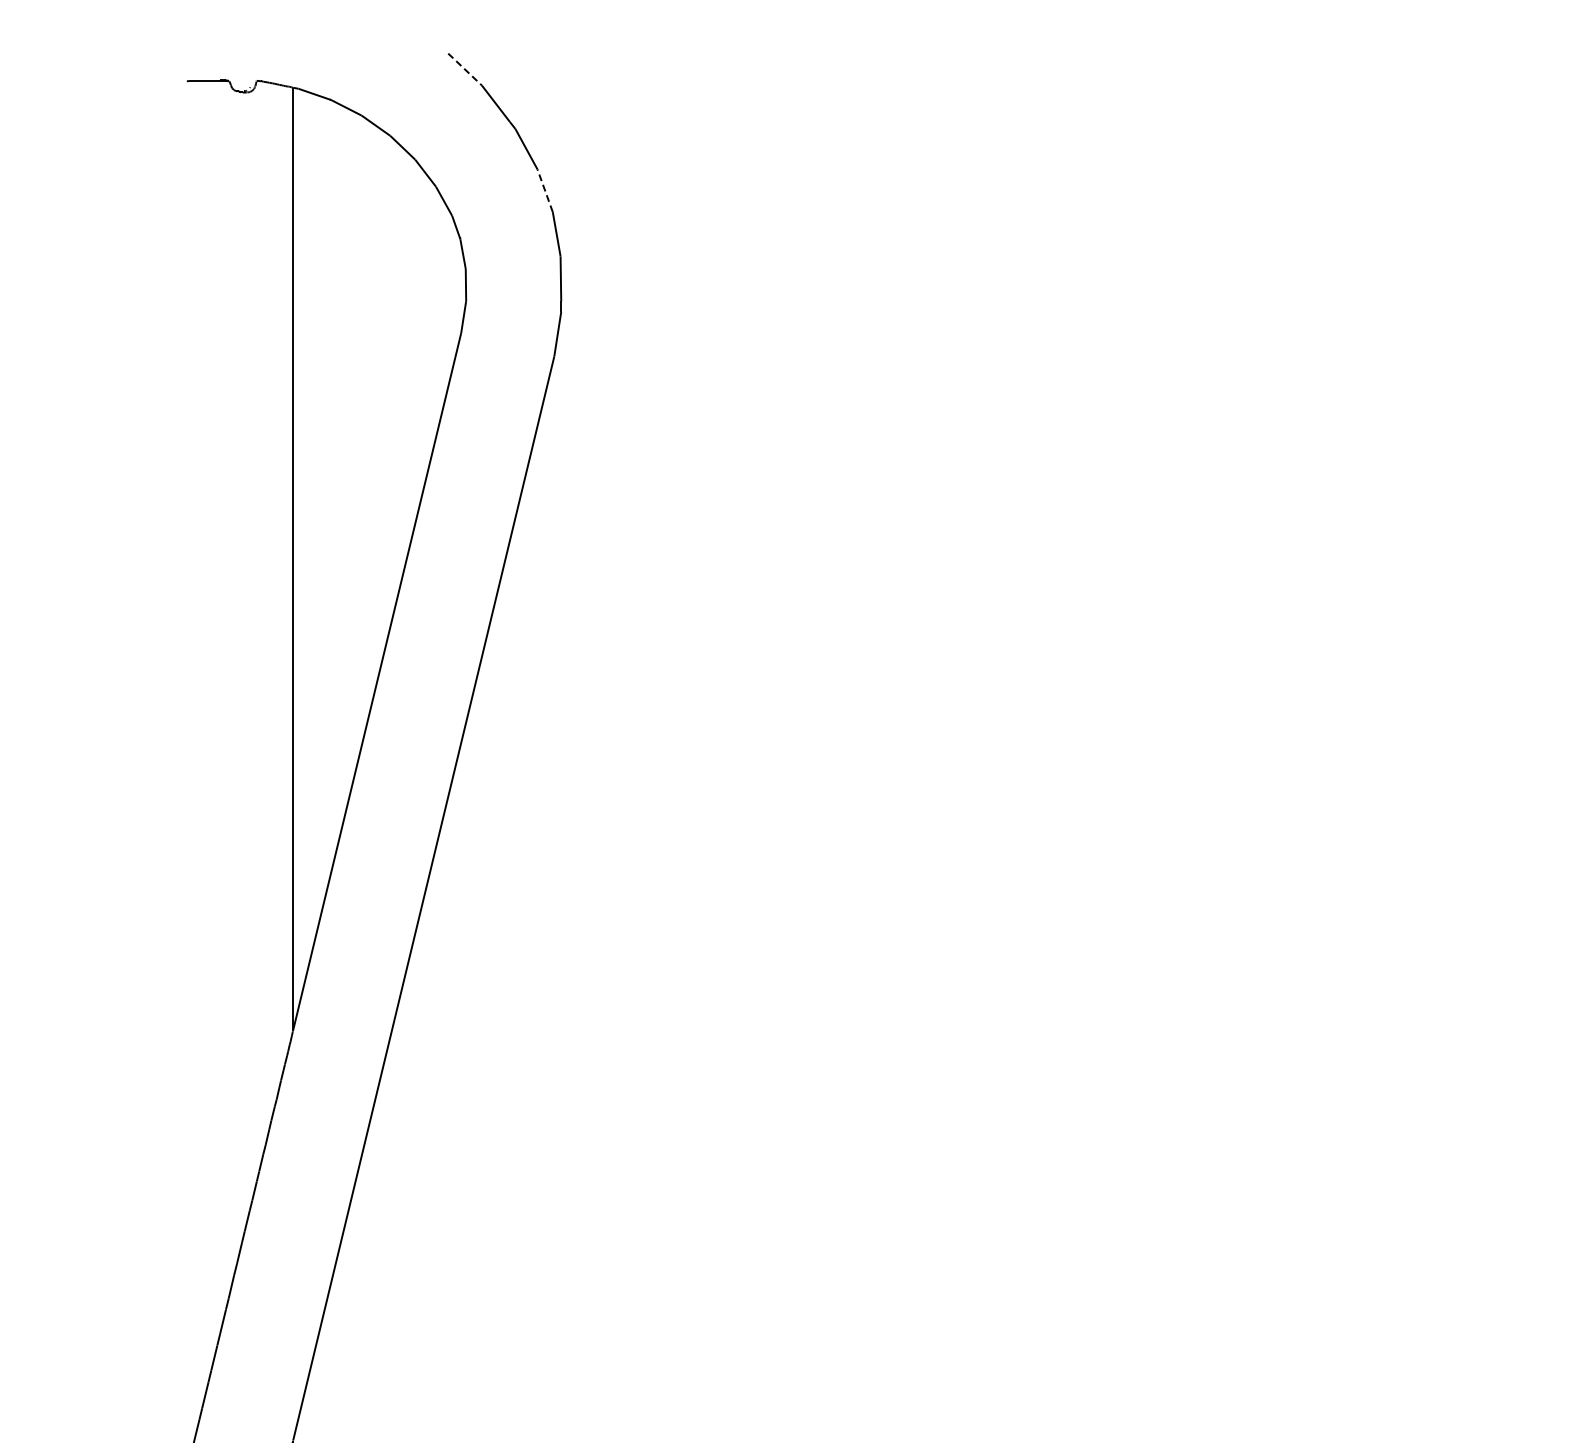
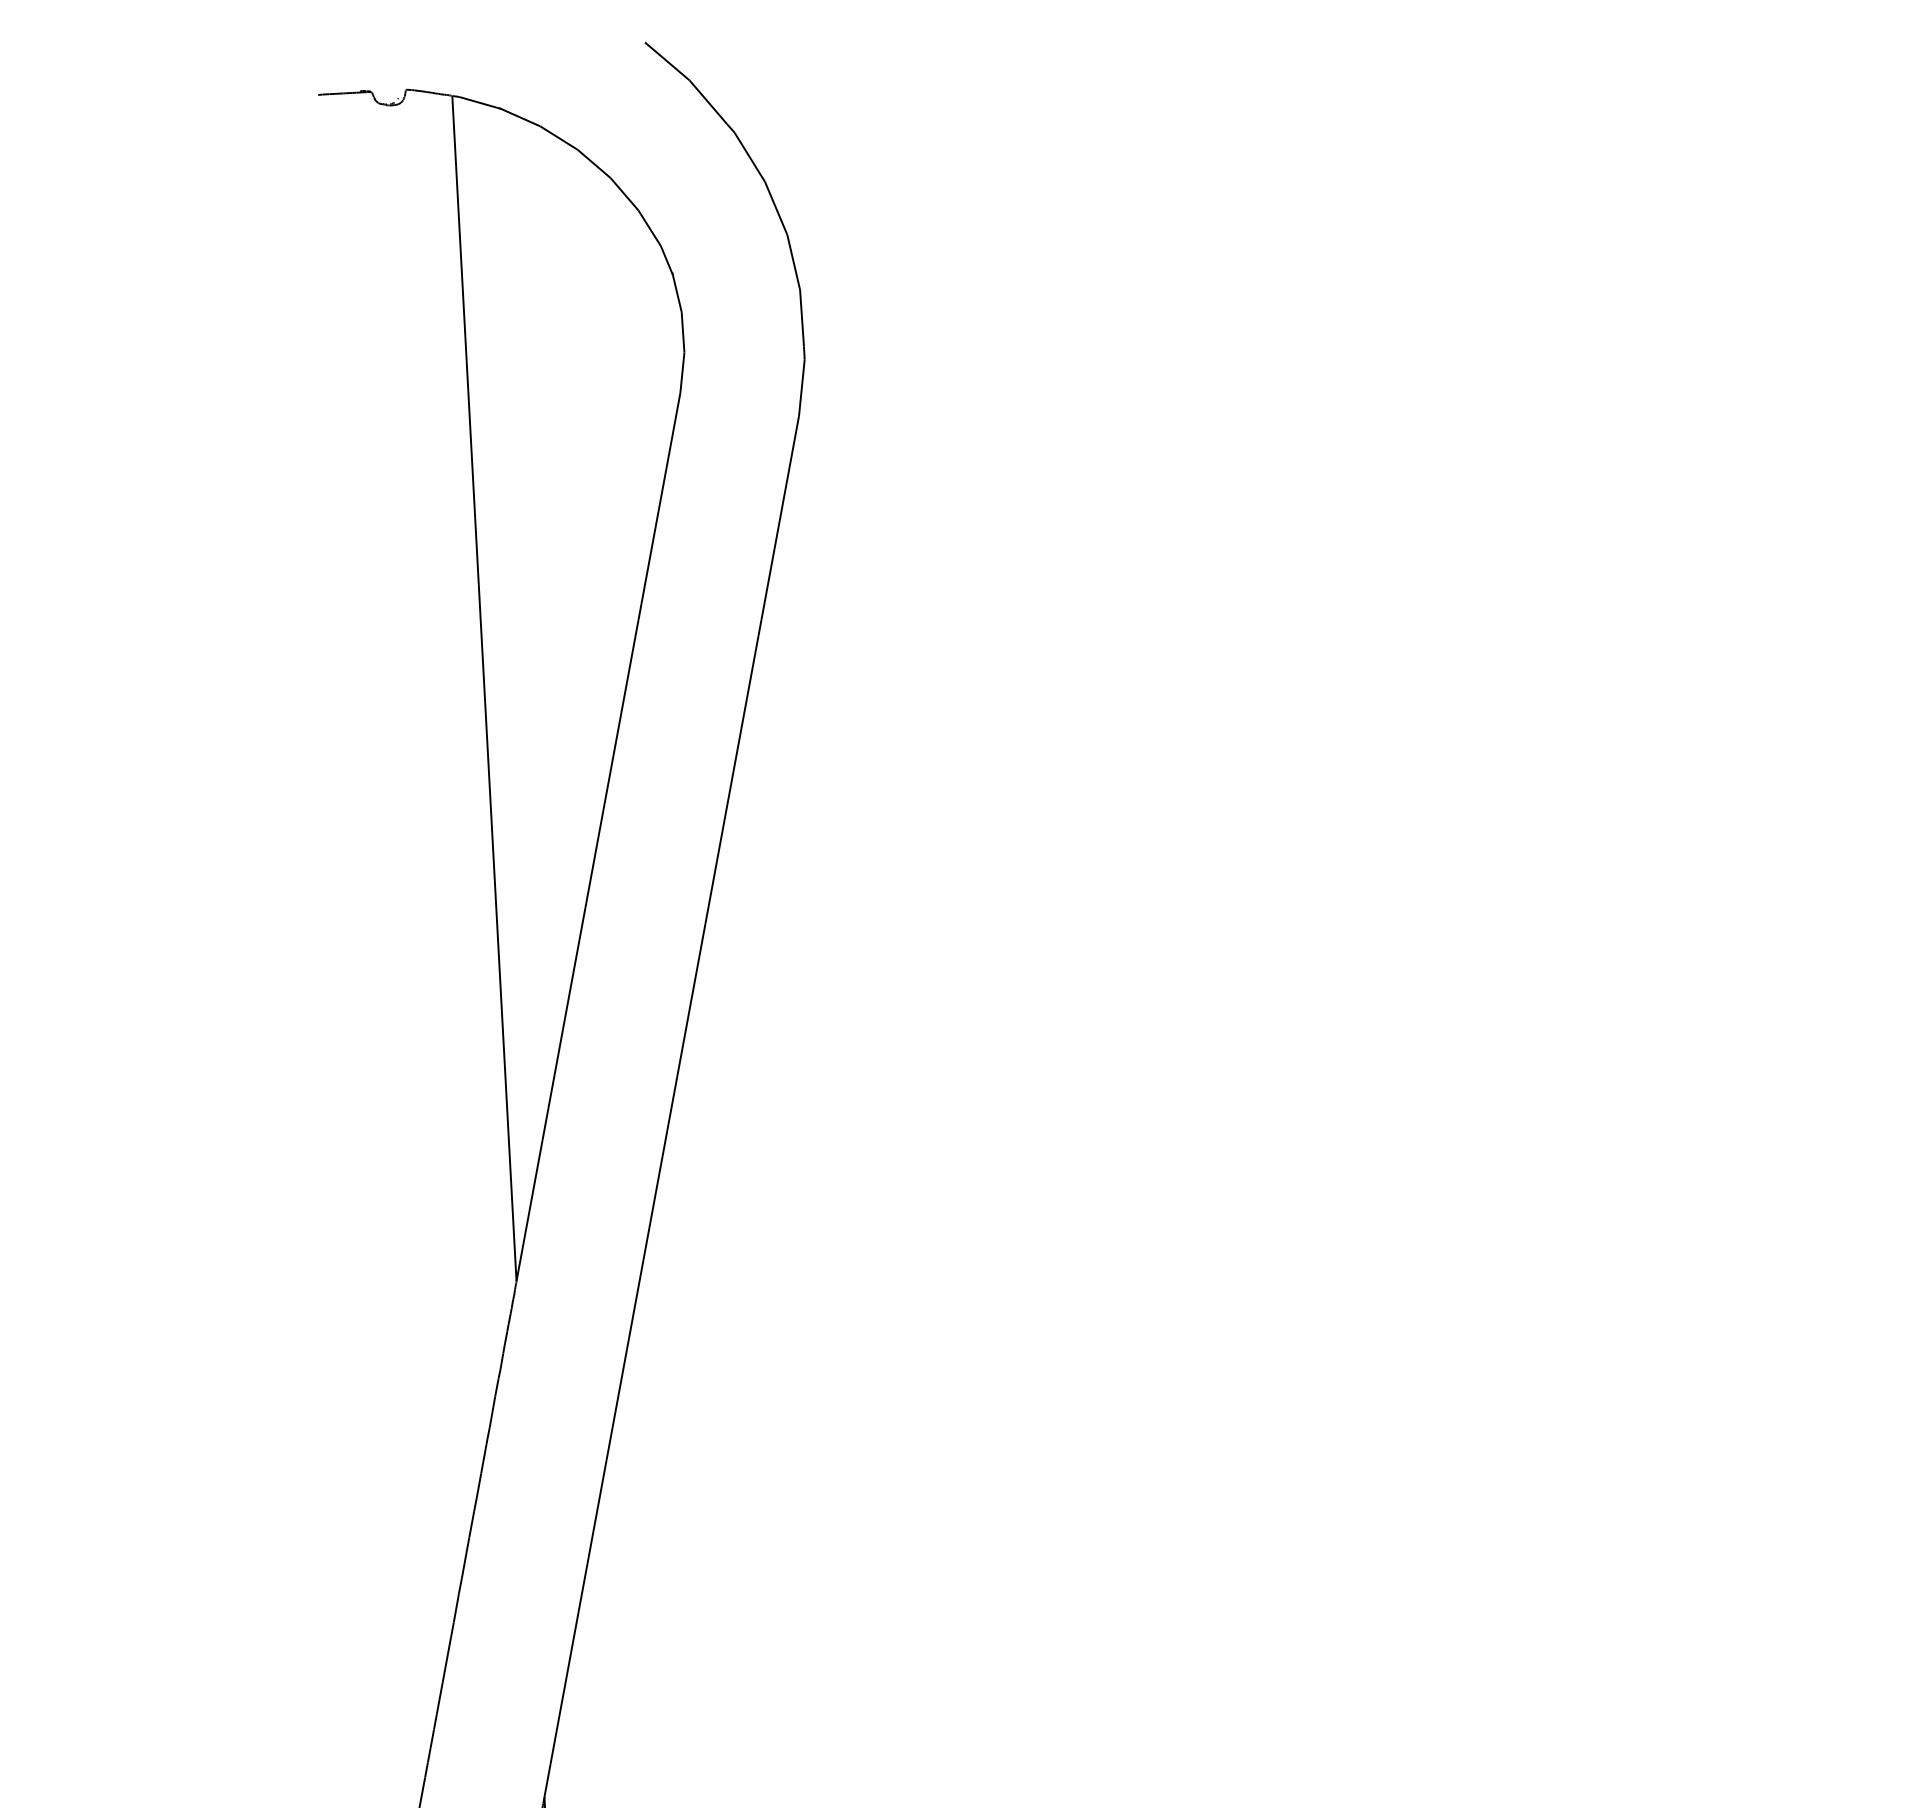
line: (465, 69) -> (667, 61), dashed -> solid
line: (545, 190) -> (776, 208), dashed -> solid

